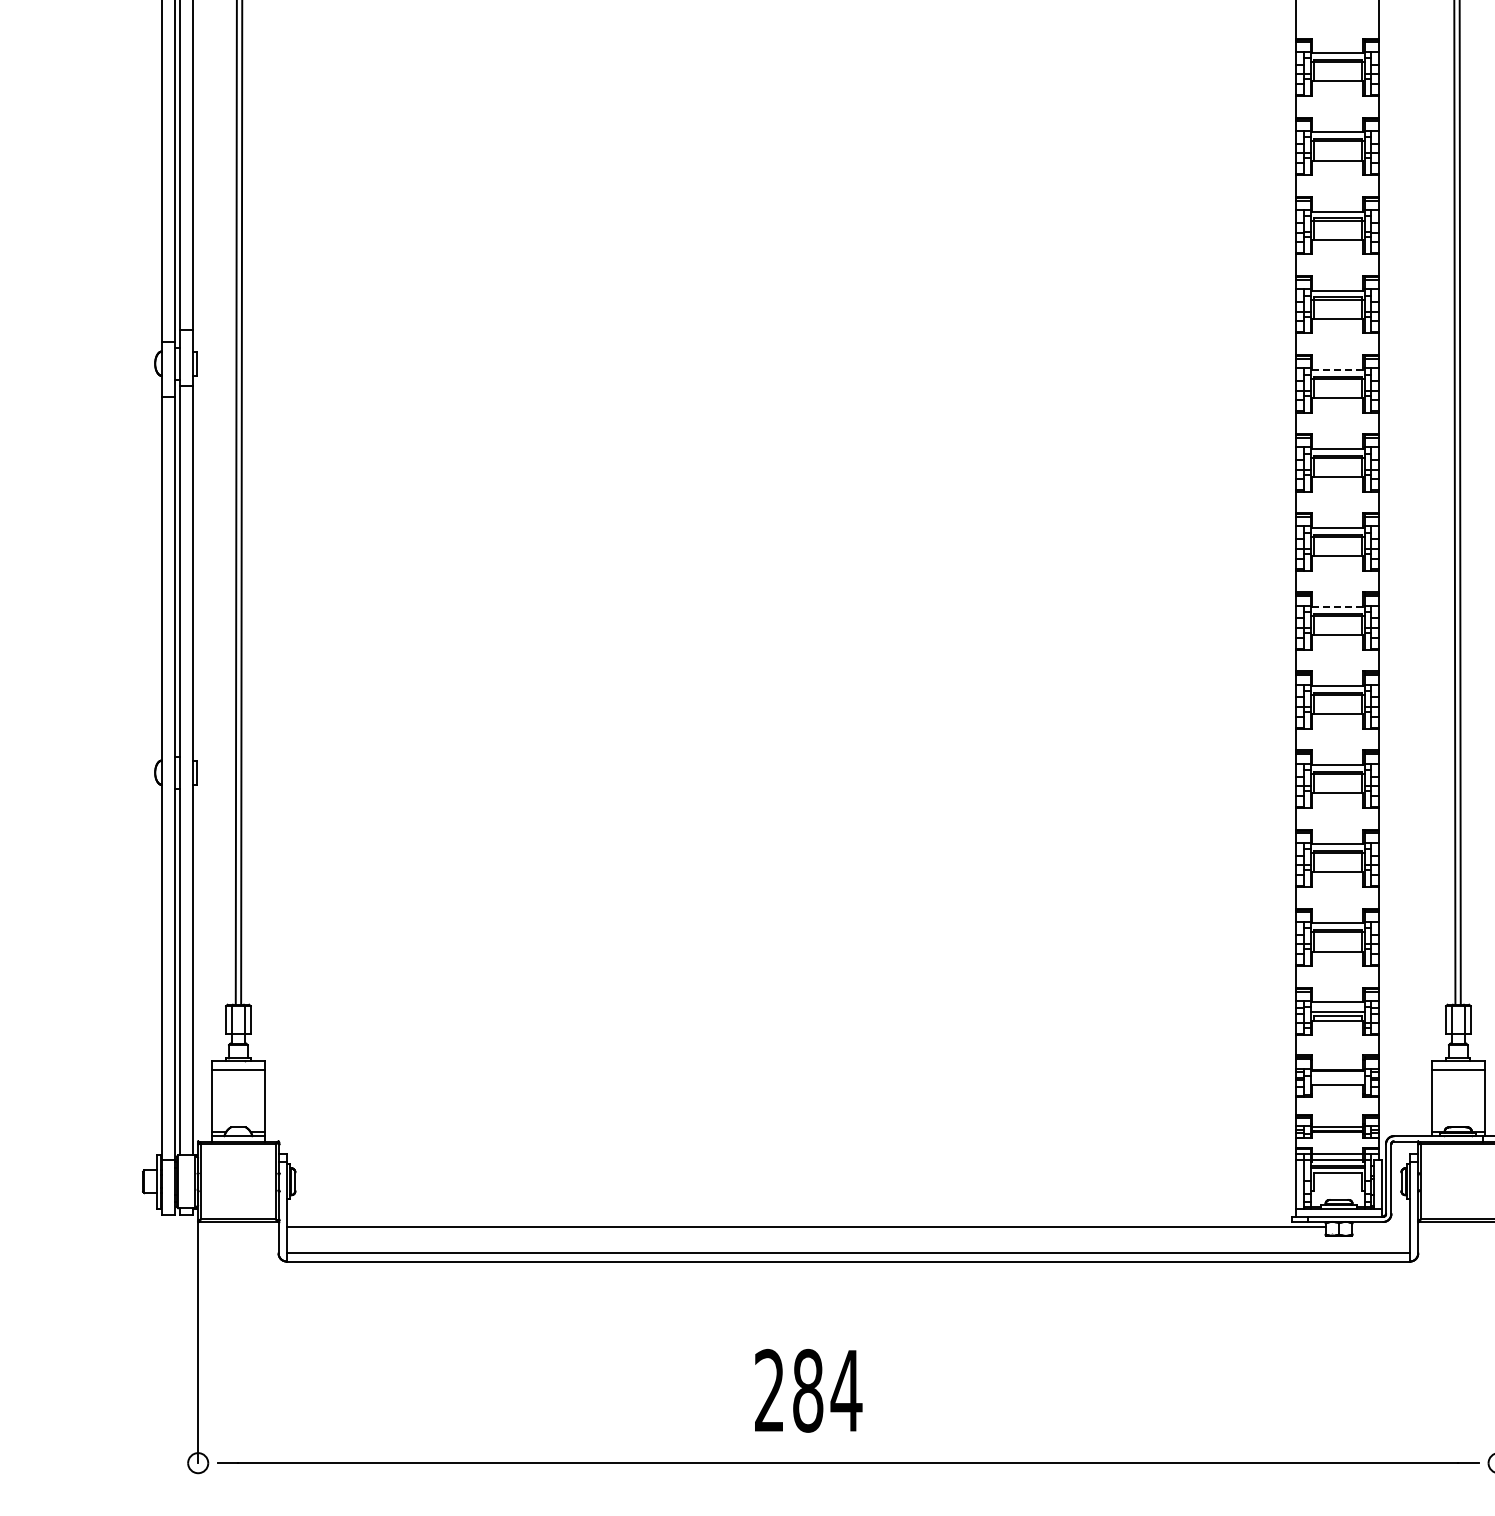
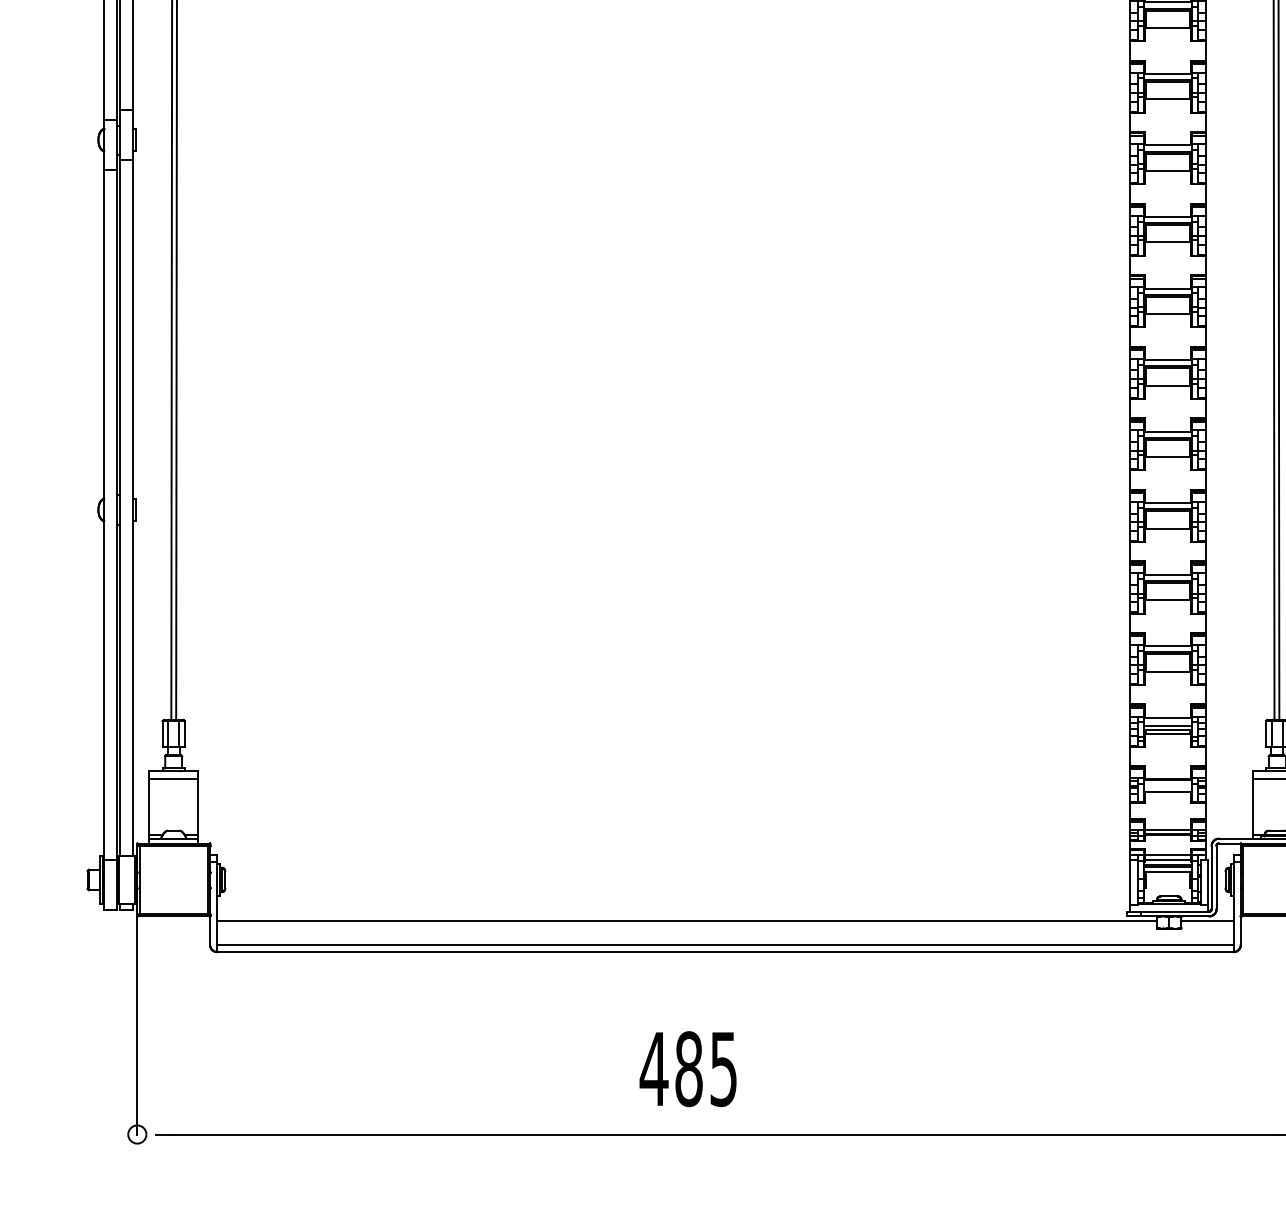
line: (1338, 369) -> (1168, 145), dashed -> solid
line: (1338, 606) -> (1168, 359), dashed -> solid
line: (1381, 1226) -> (1207, 920), added
text: (807, 1390) -> (688, 1068), 284 -> 485

